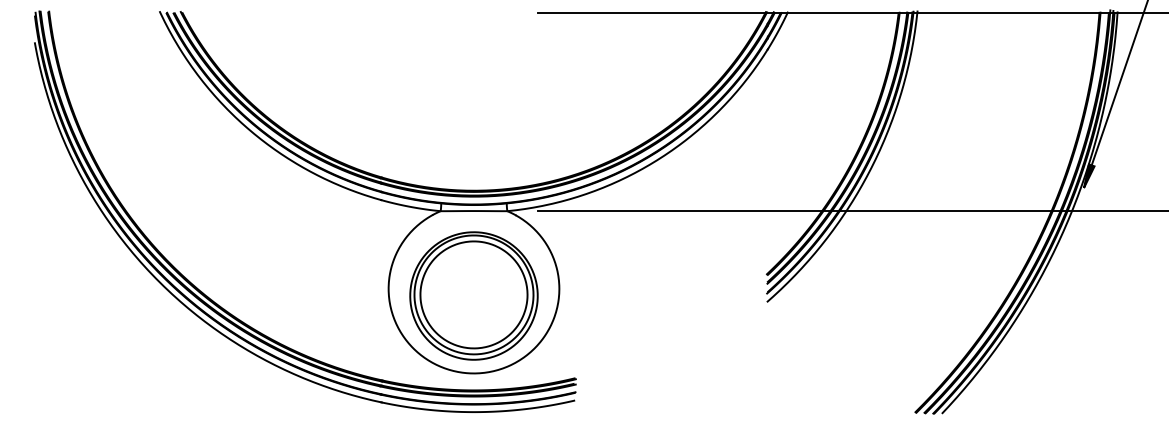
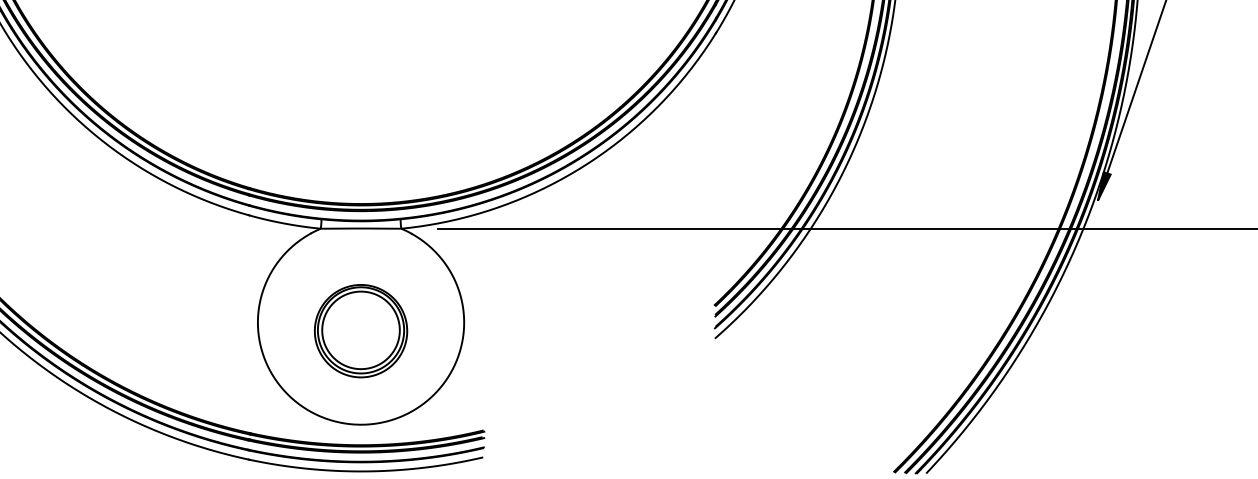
part: (473, 295) -> (360, 330), size x0.6

